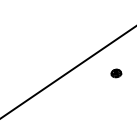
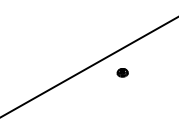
part: (116, 73) -> (122, 72), moved

